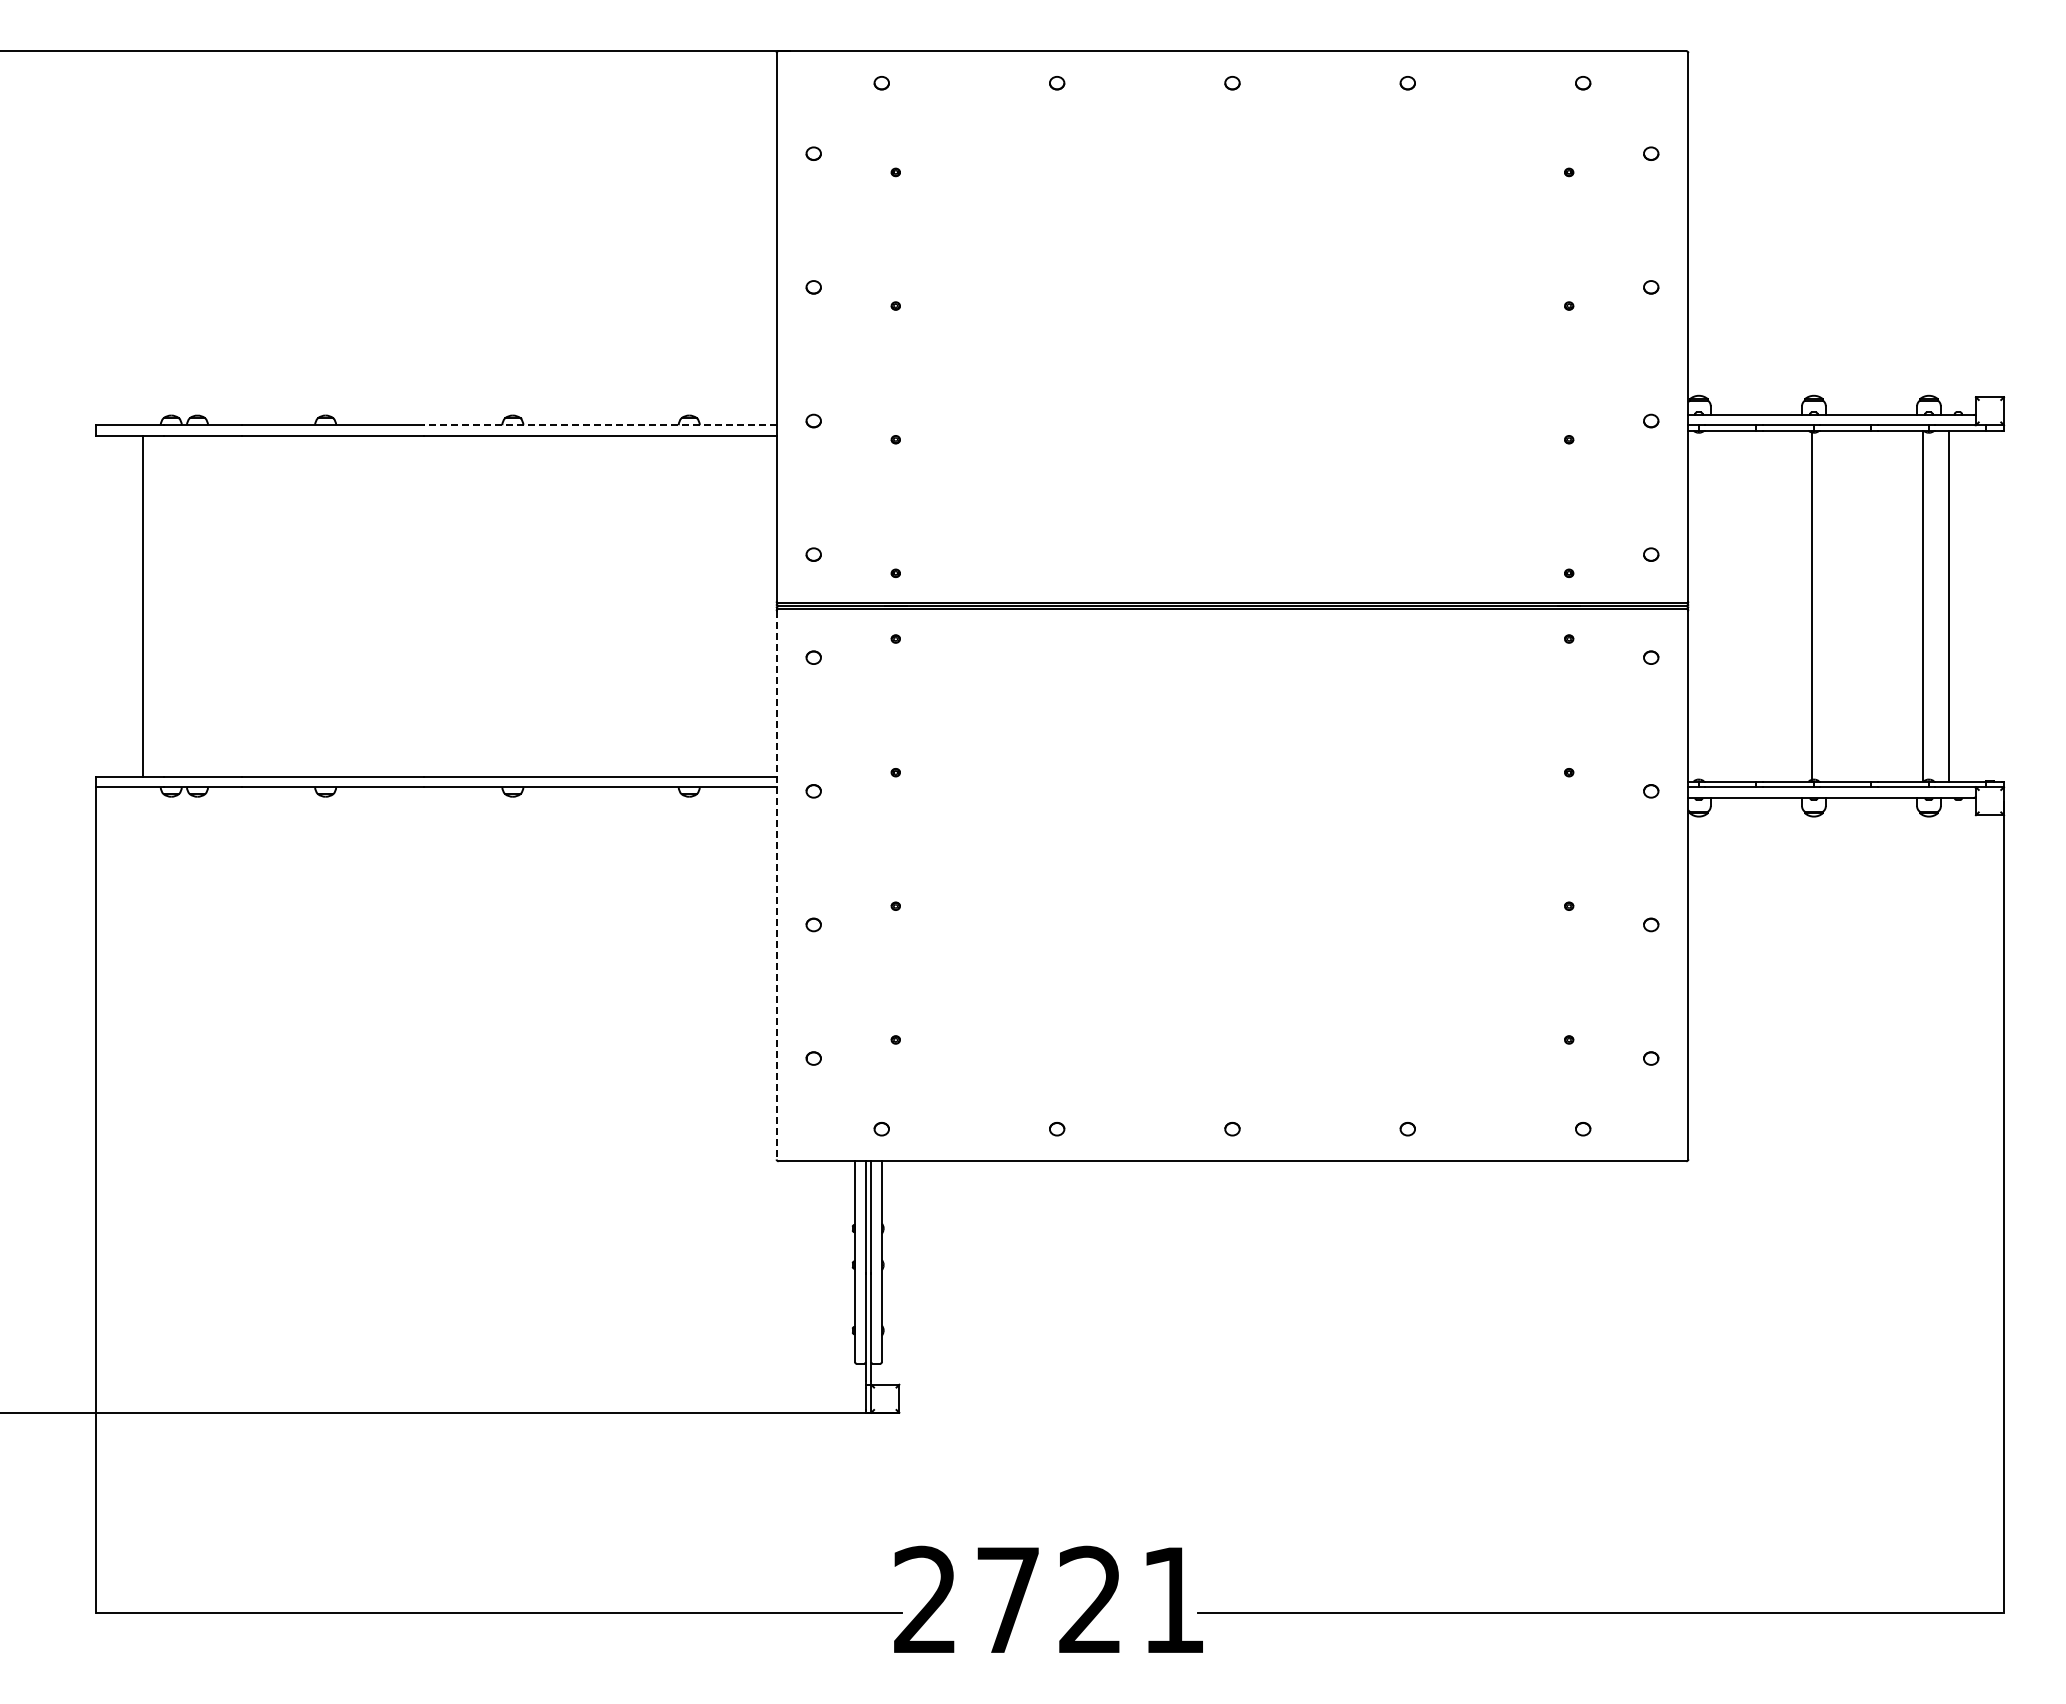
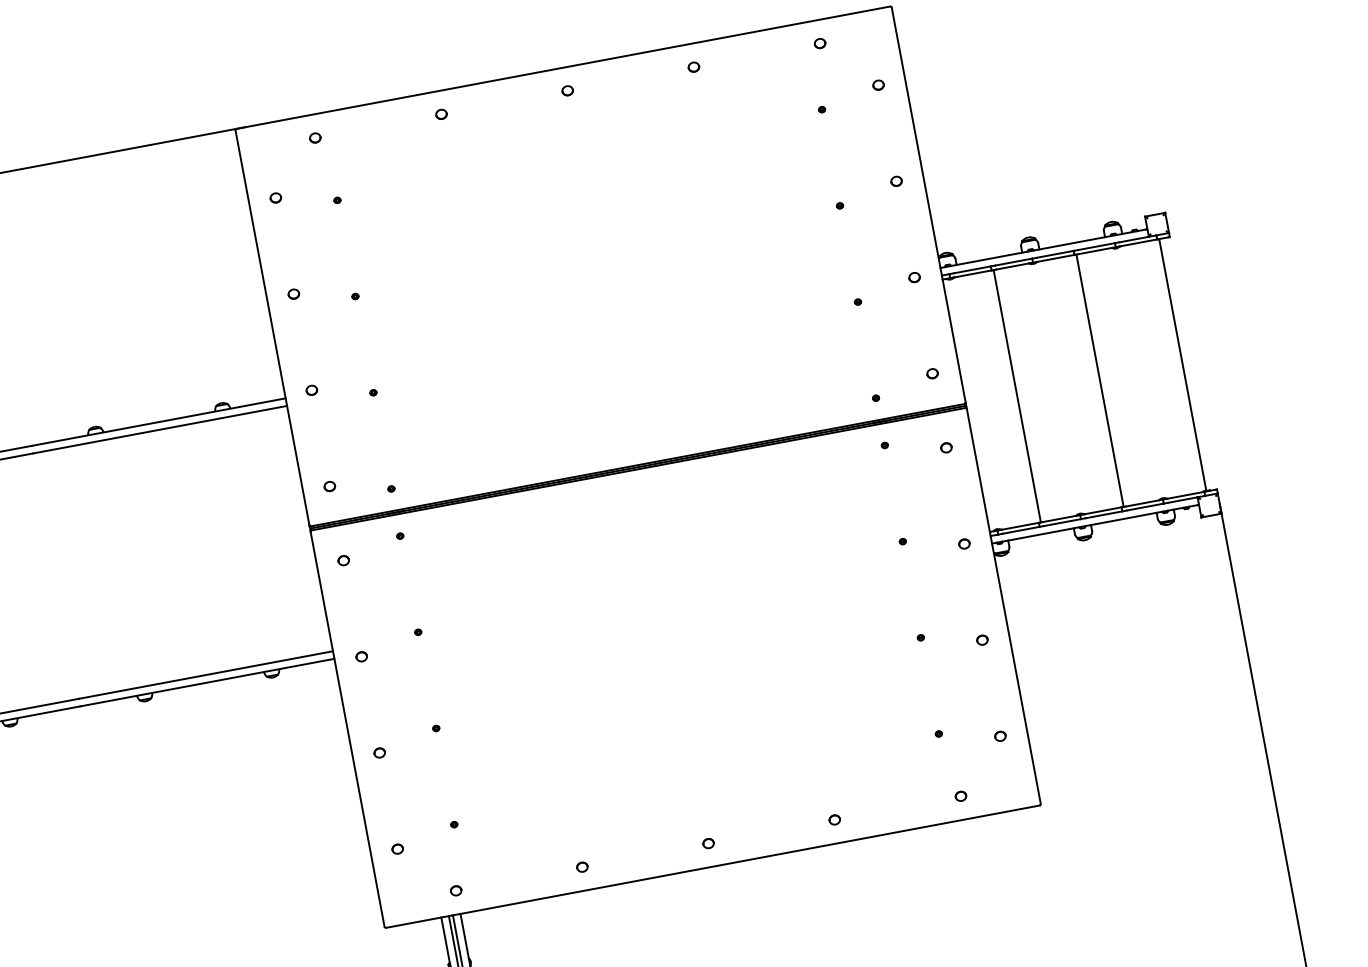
line: (599, 425) -> (158, 422), dashed -> solid
line: (1812, 605) -> (1017, 395), moved
line: (1923, 605) -> (1182, 364), moved
line: (1949, 605) -> (1100, 380), moved
line: (776, 885) -> (347, 729), dashed -> solid

